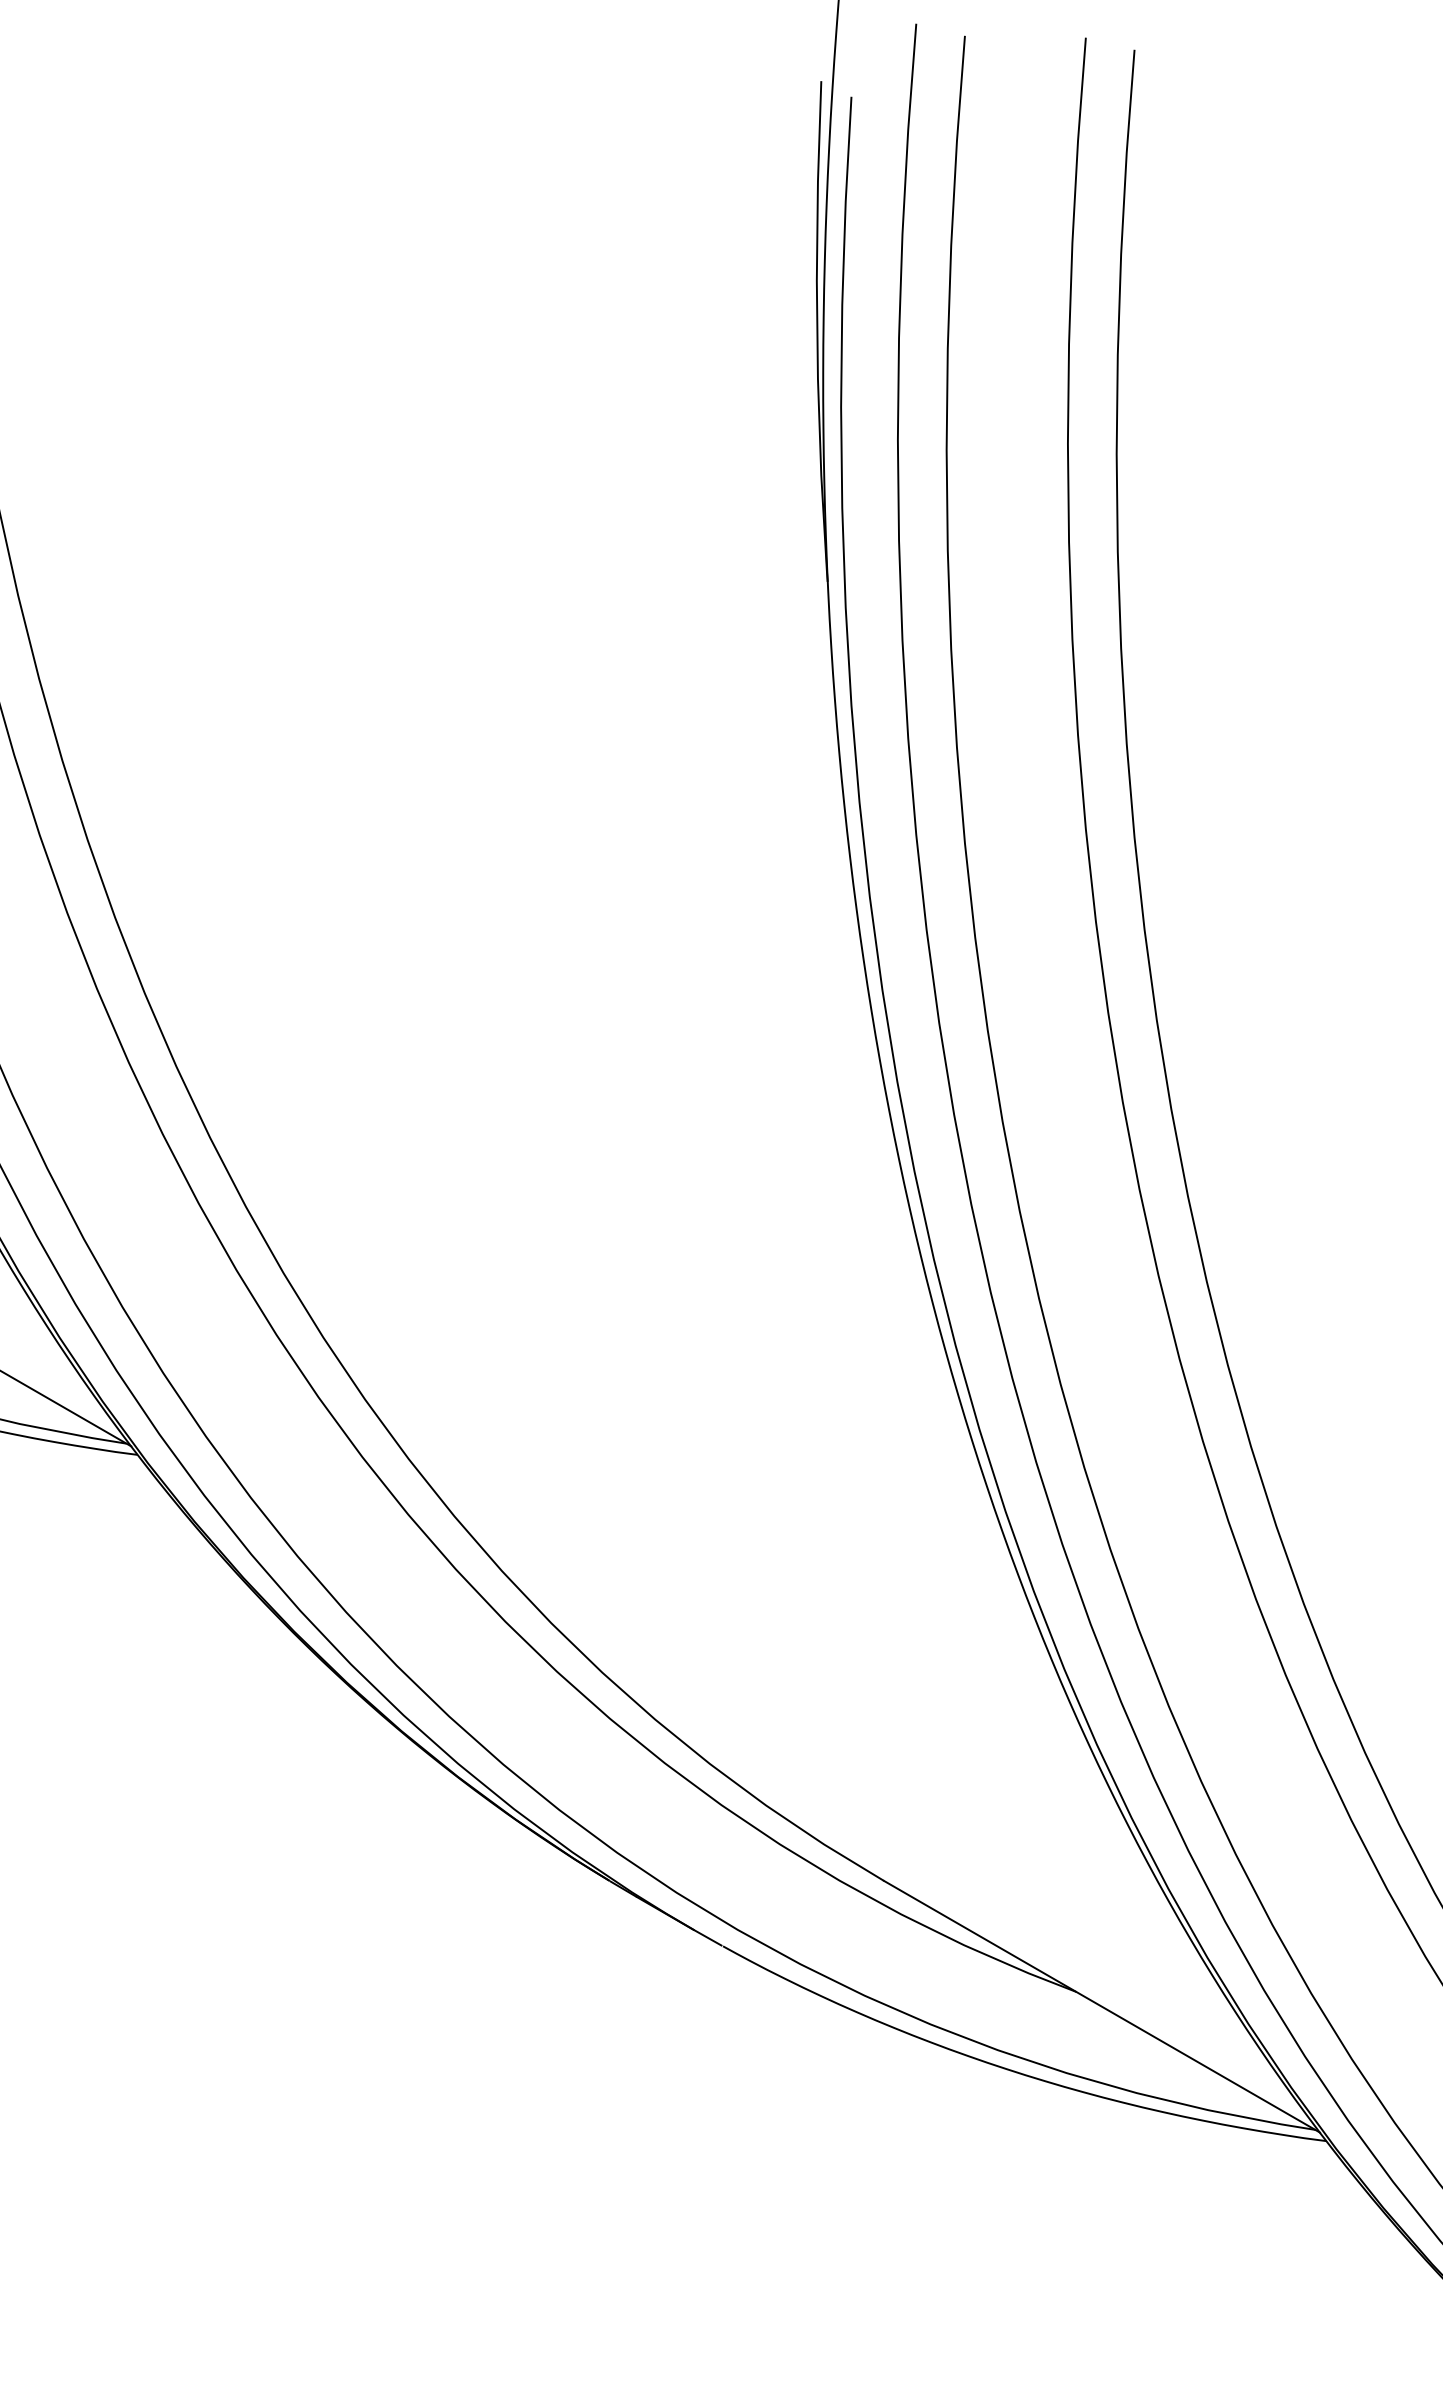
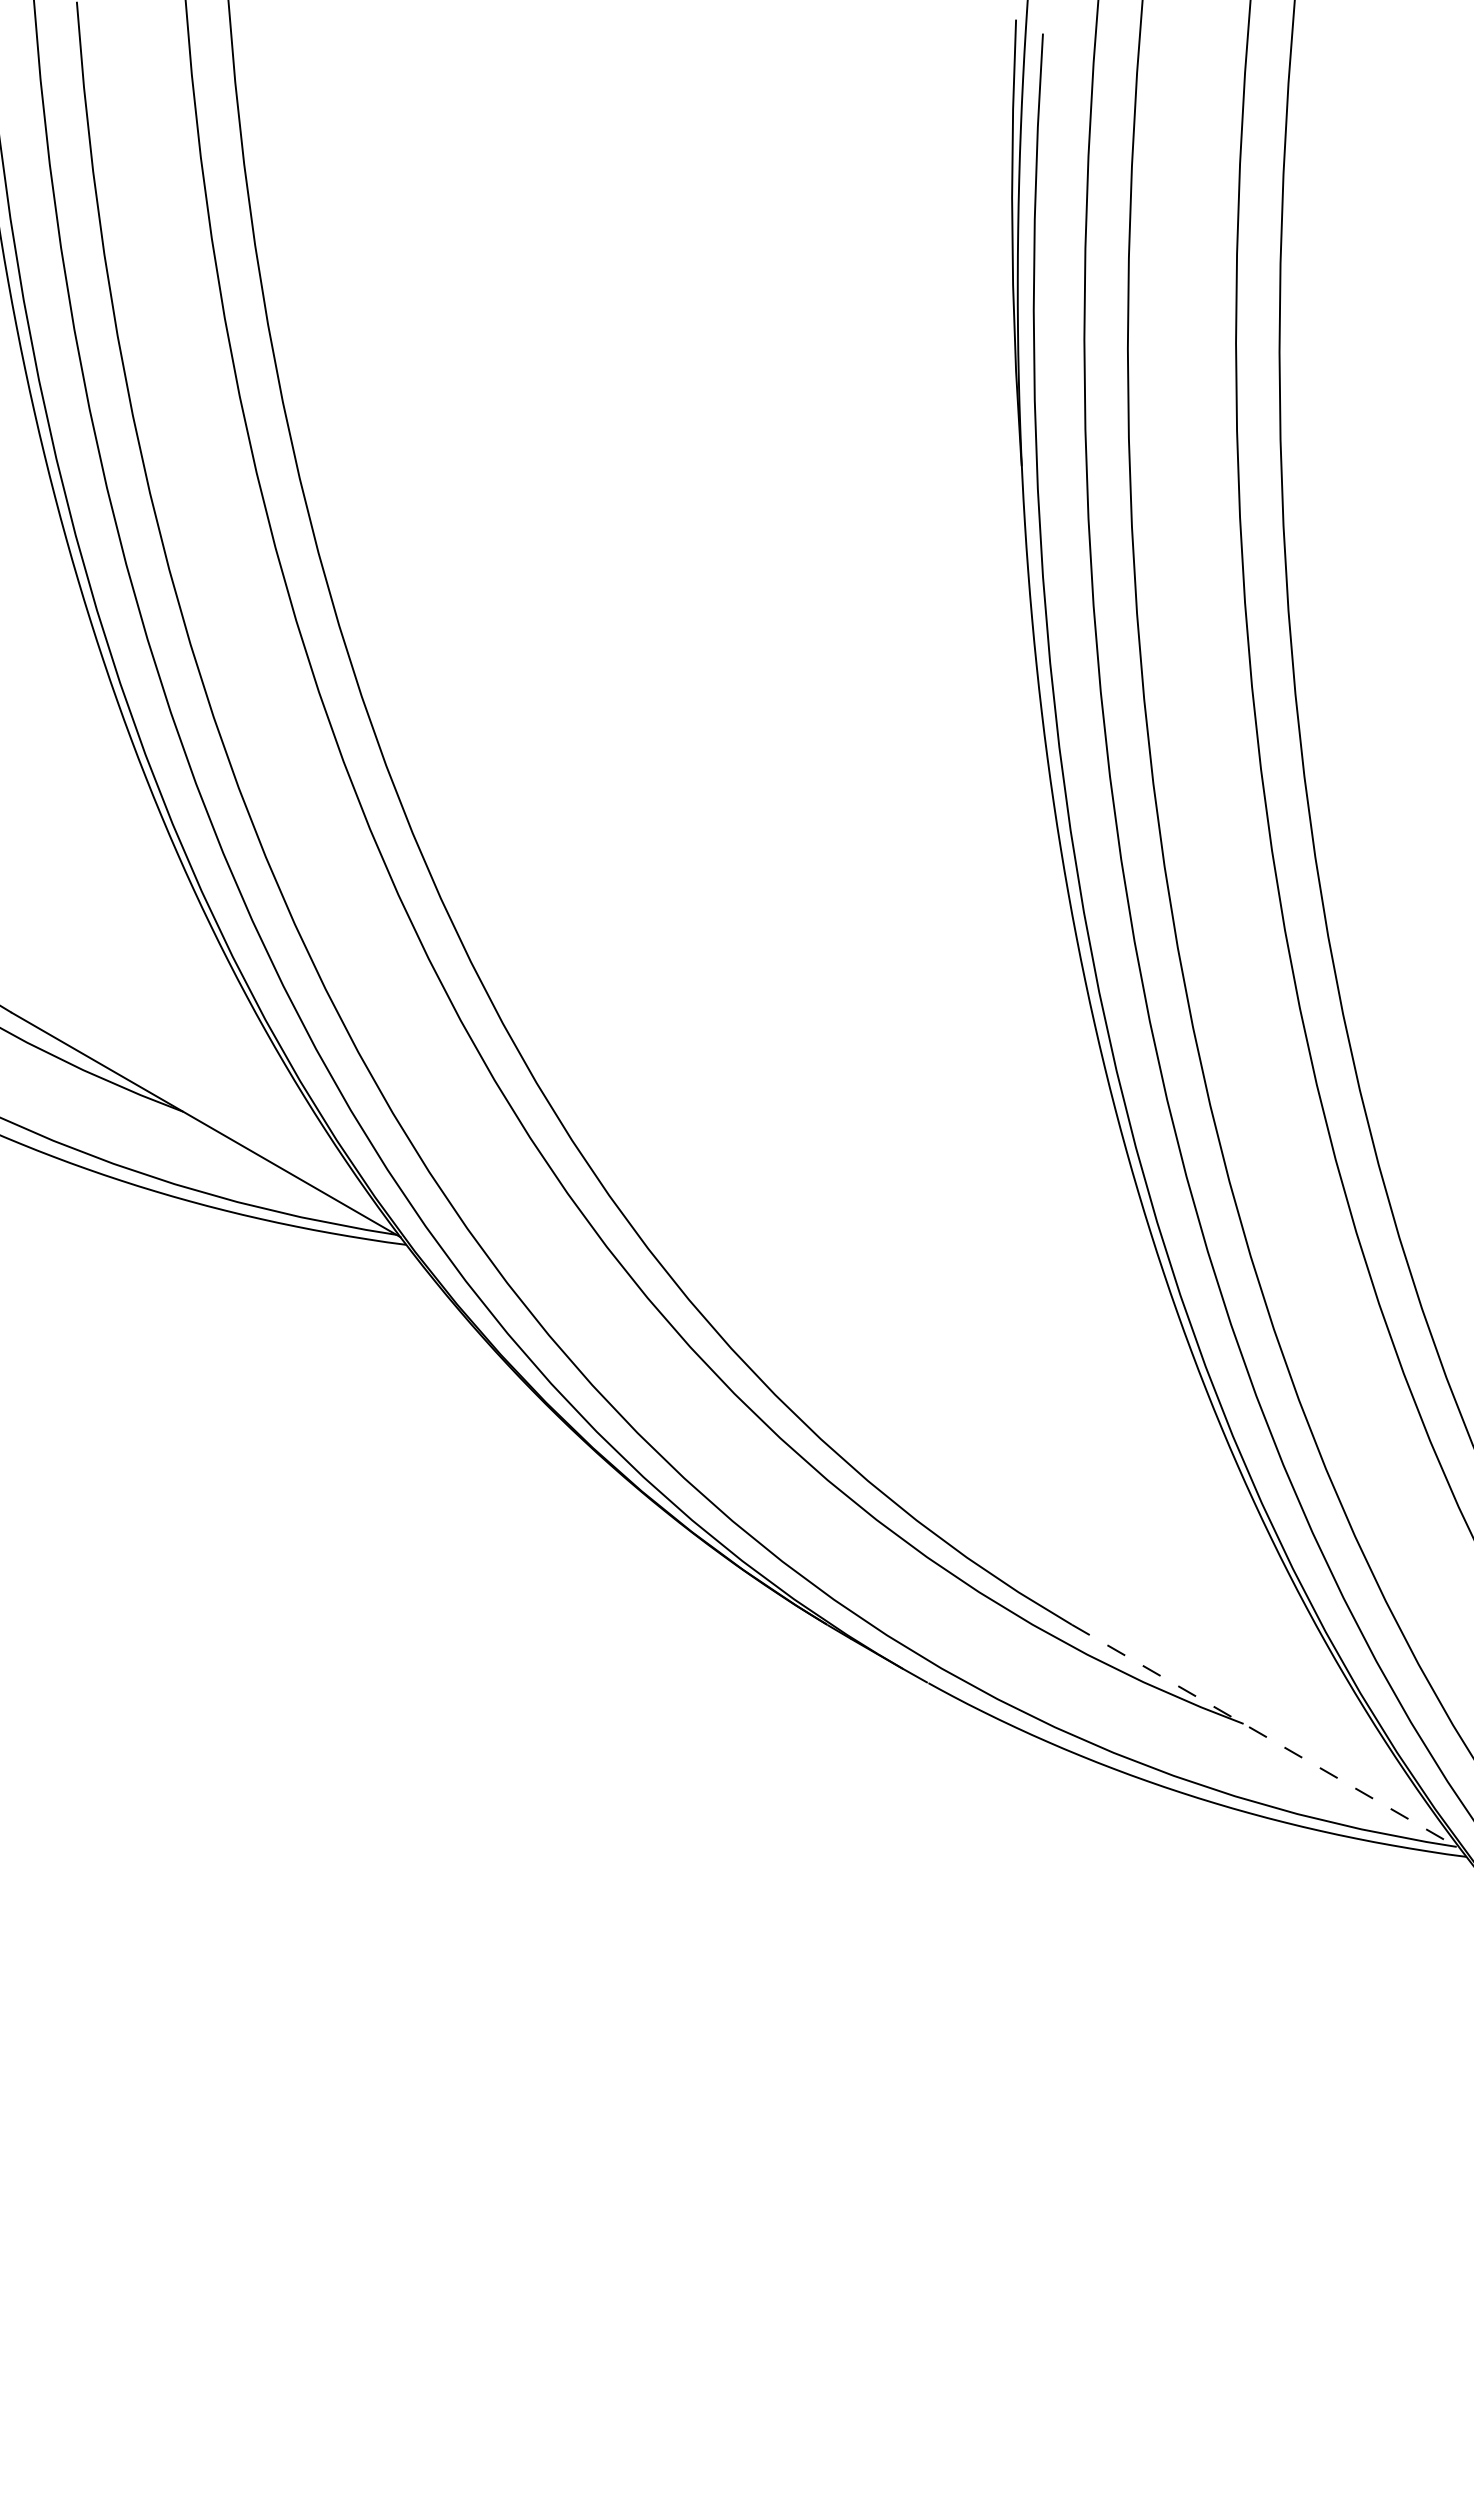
line: (1102, 2007) -> (1266, 1737), solid -> dashed

